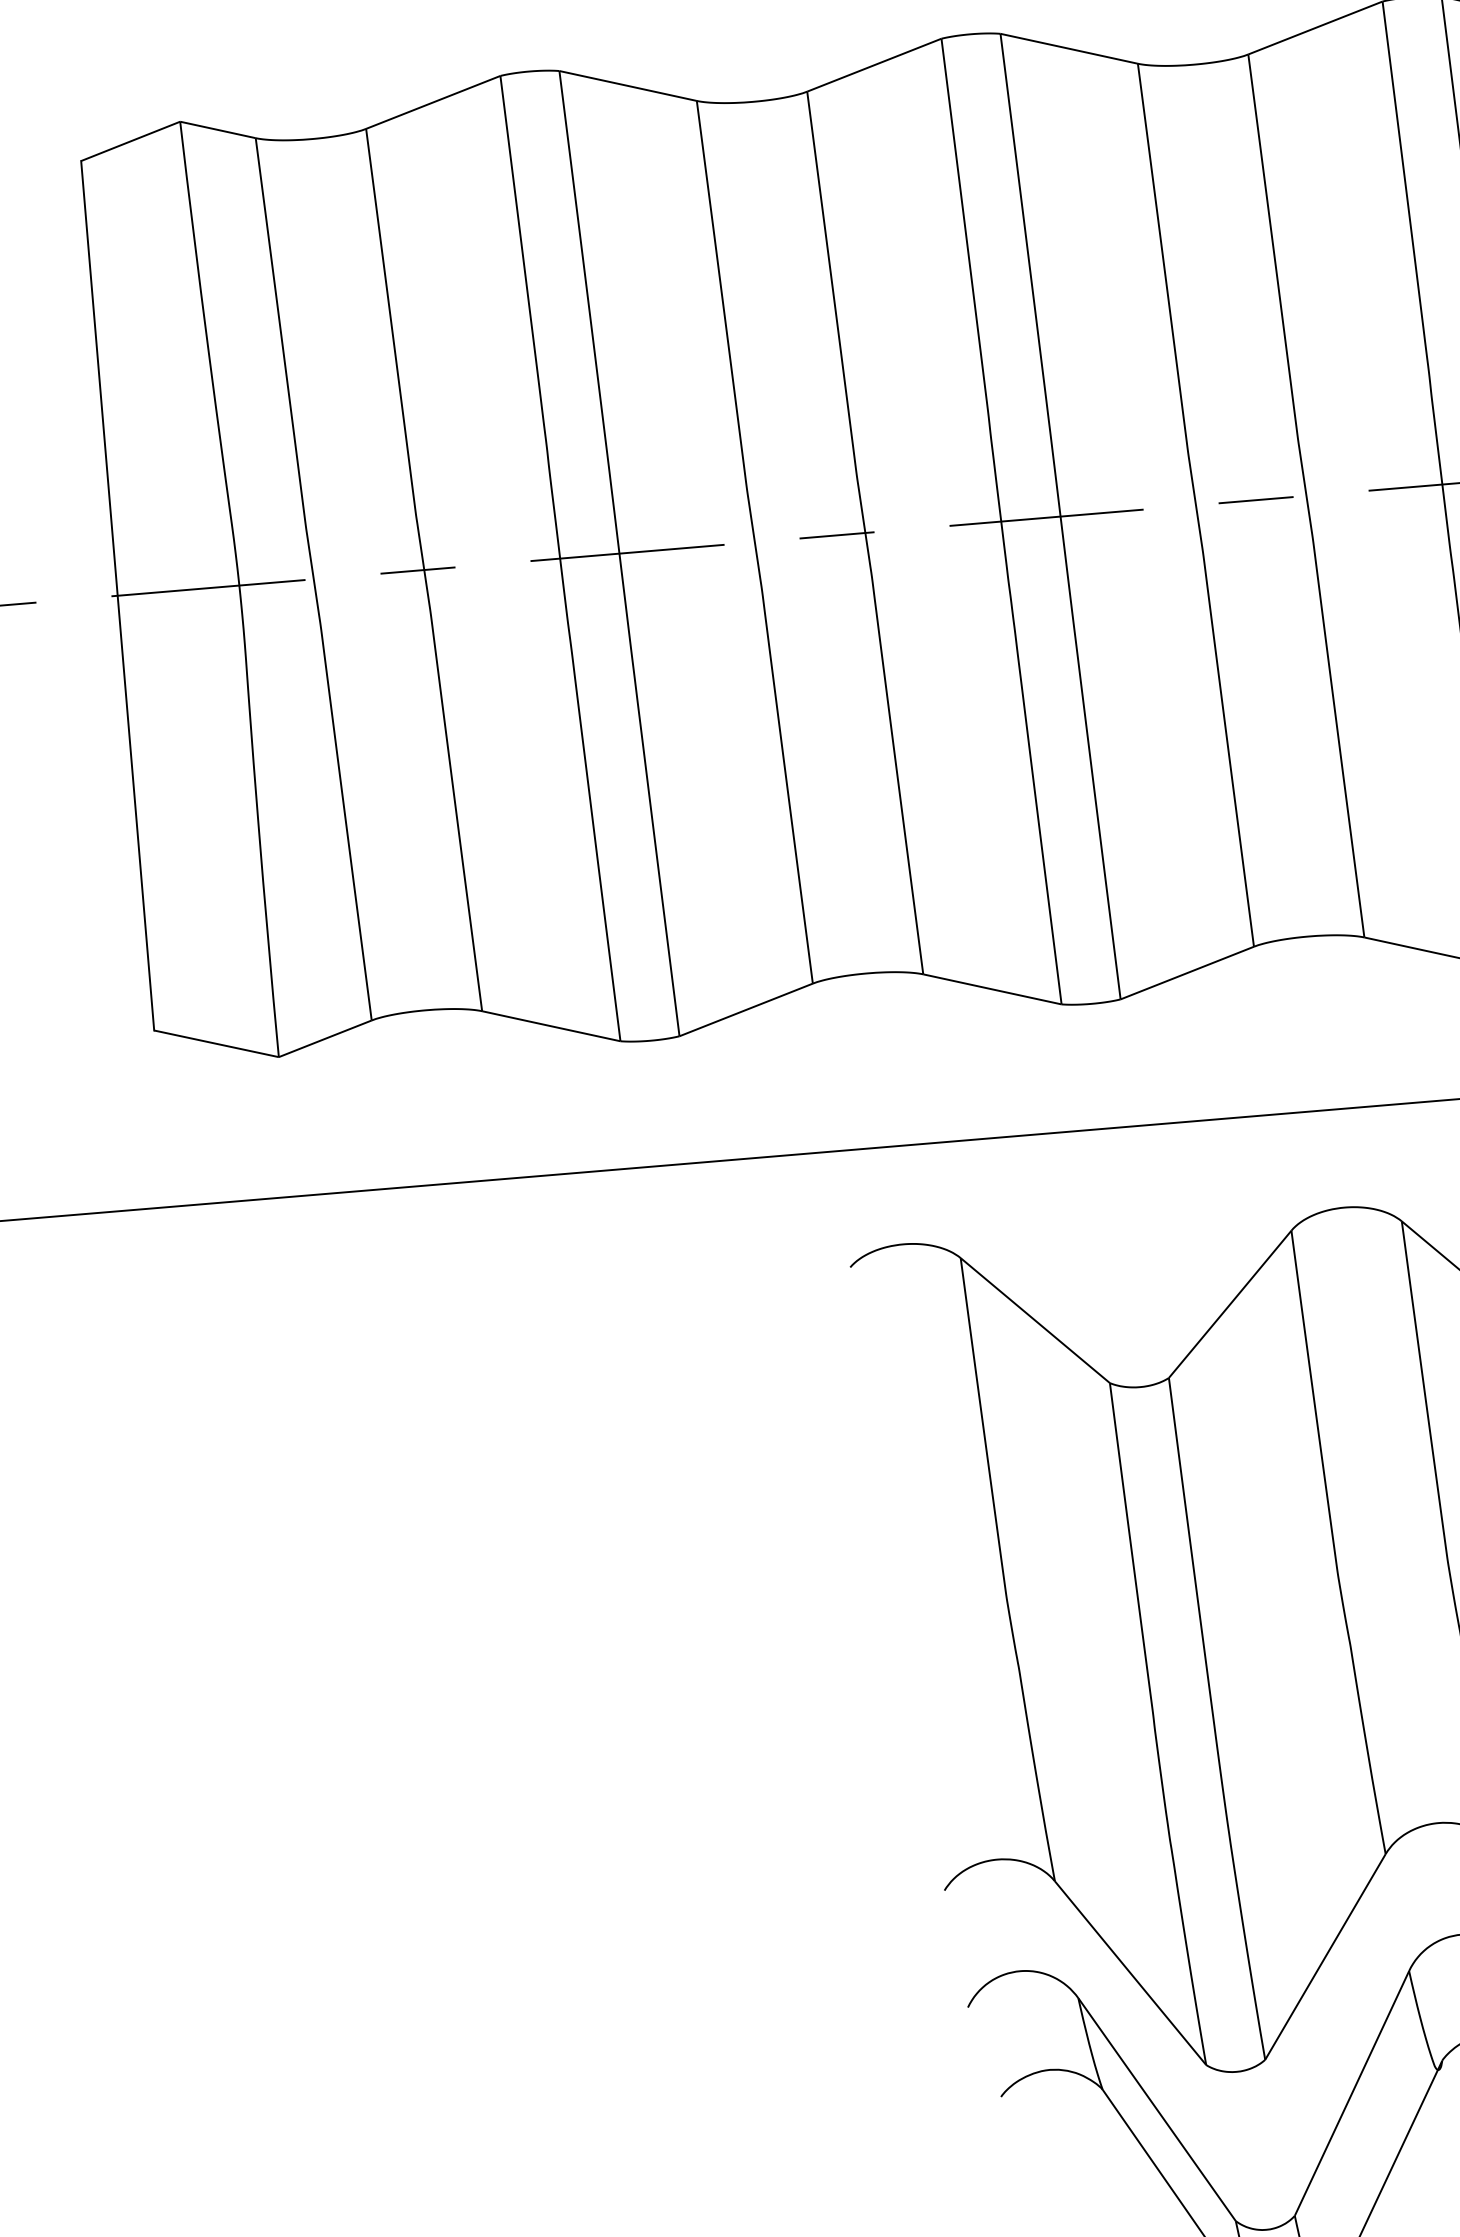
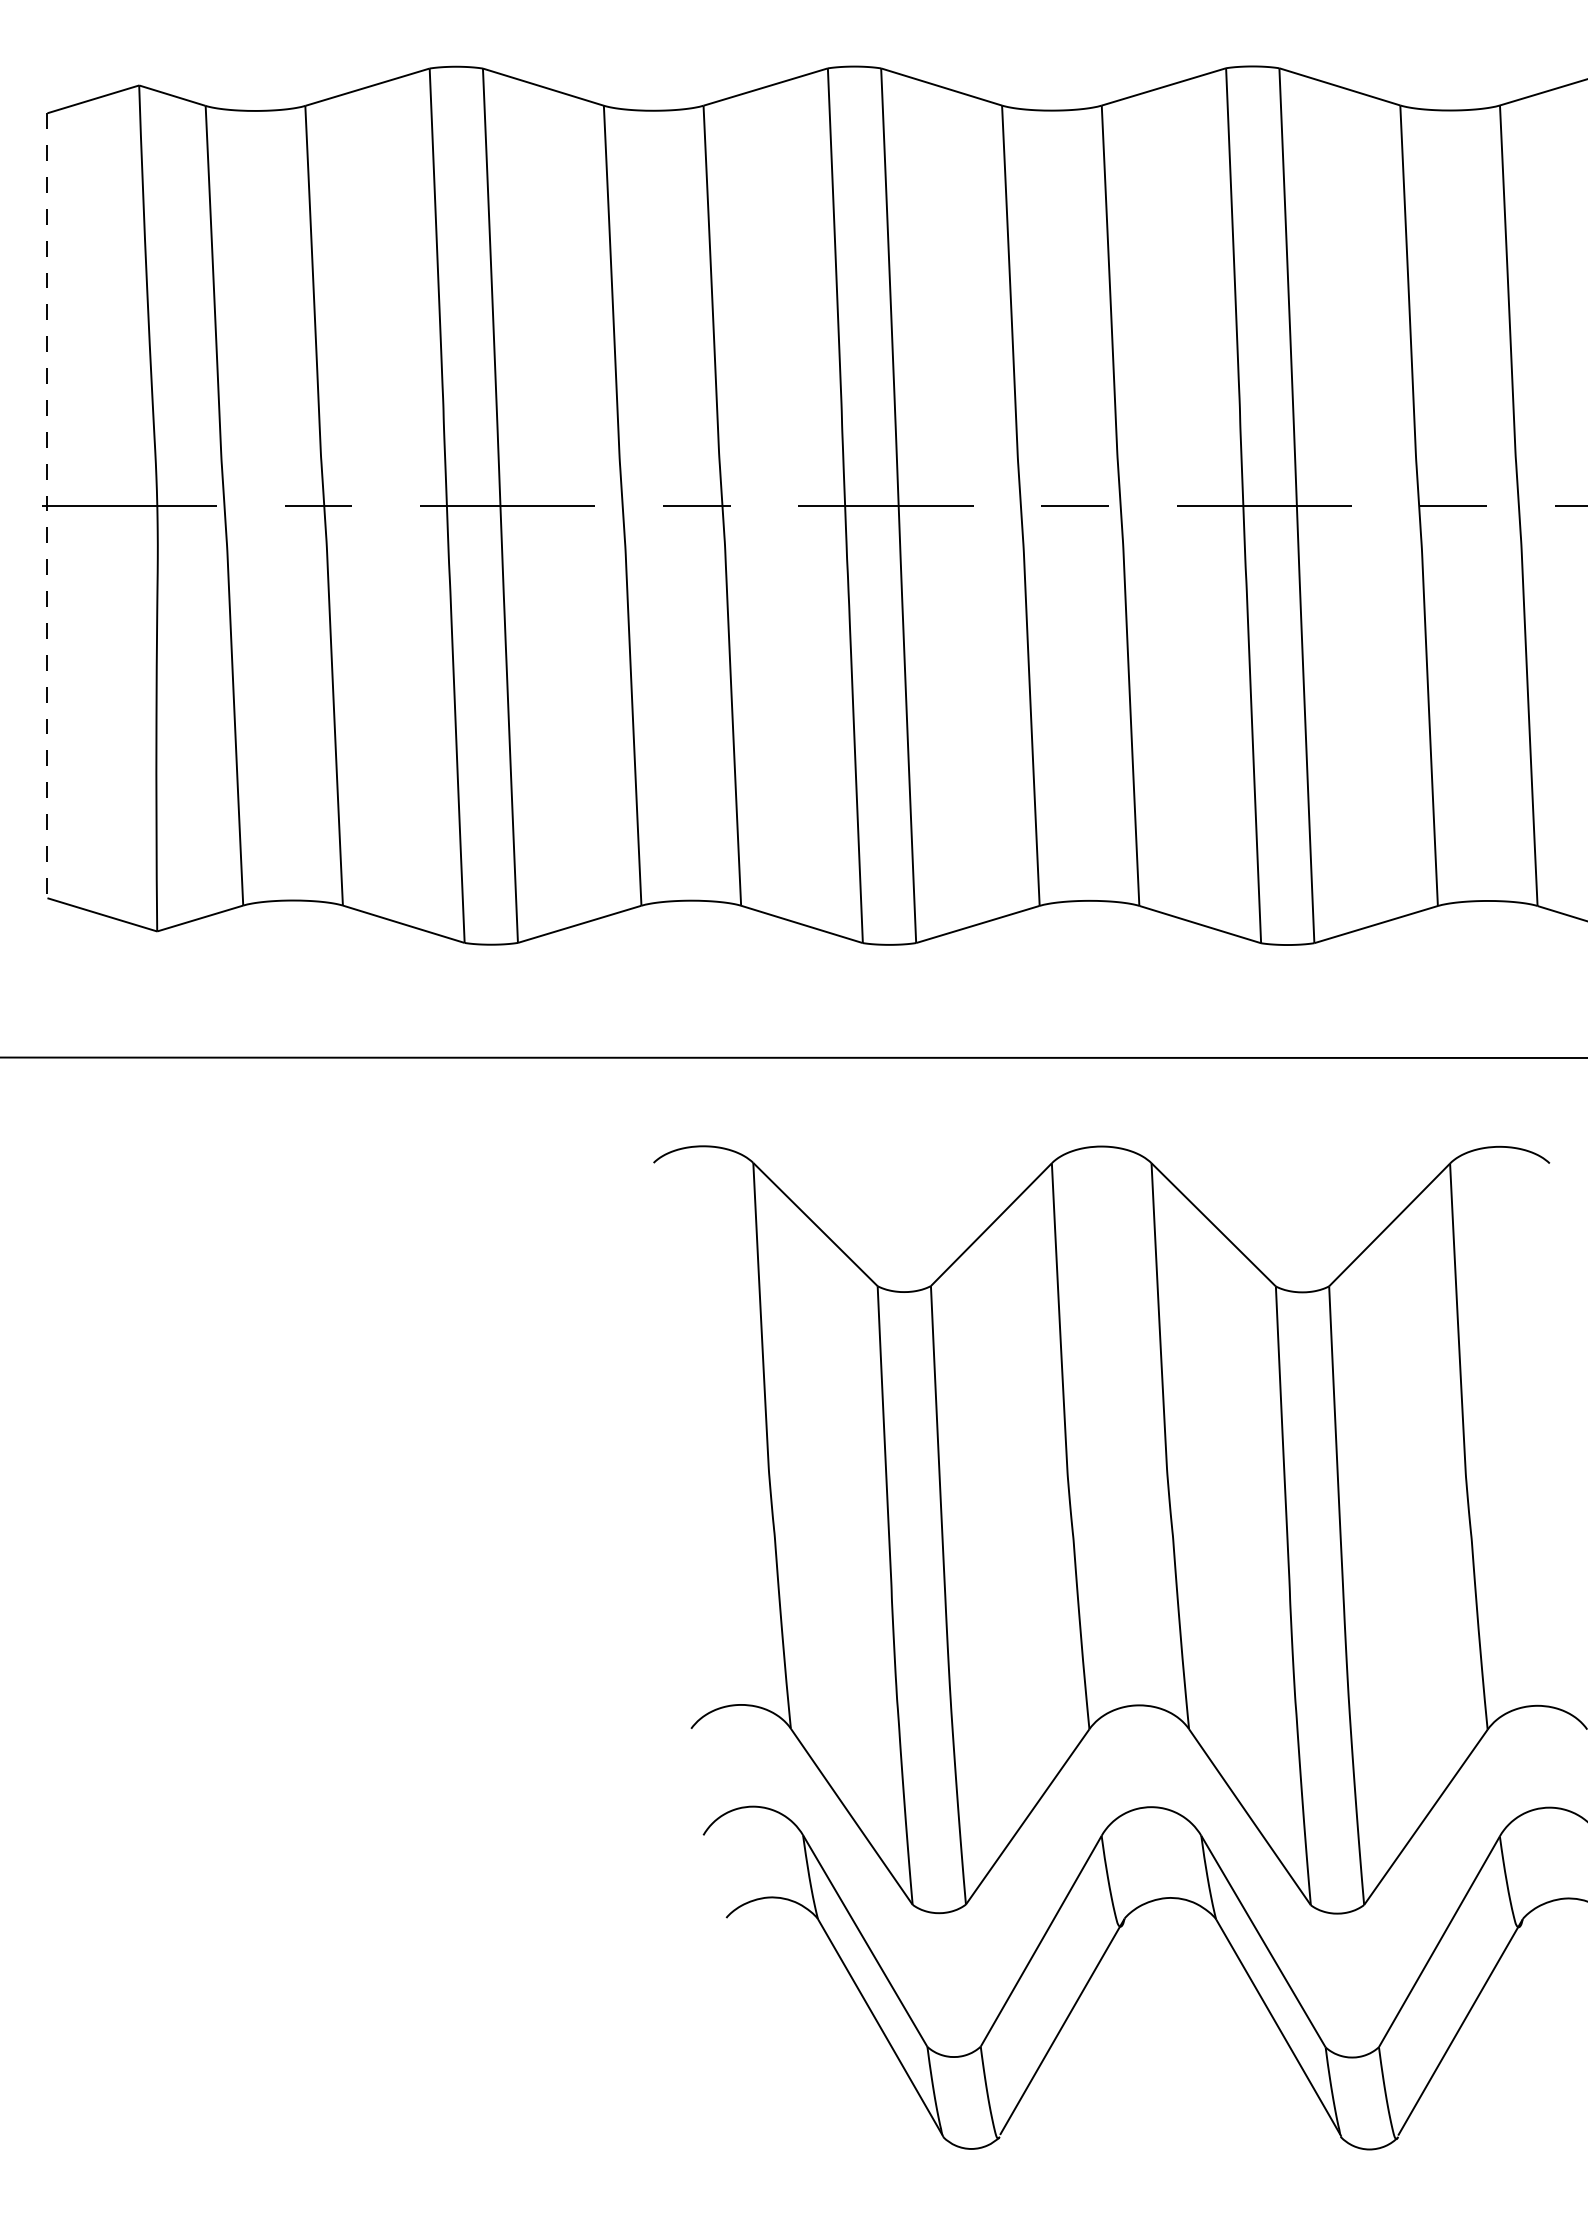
line: (117, 596) -> (47, 506), solid -> dashed

